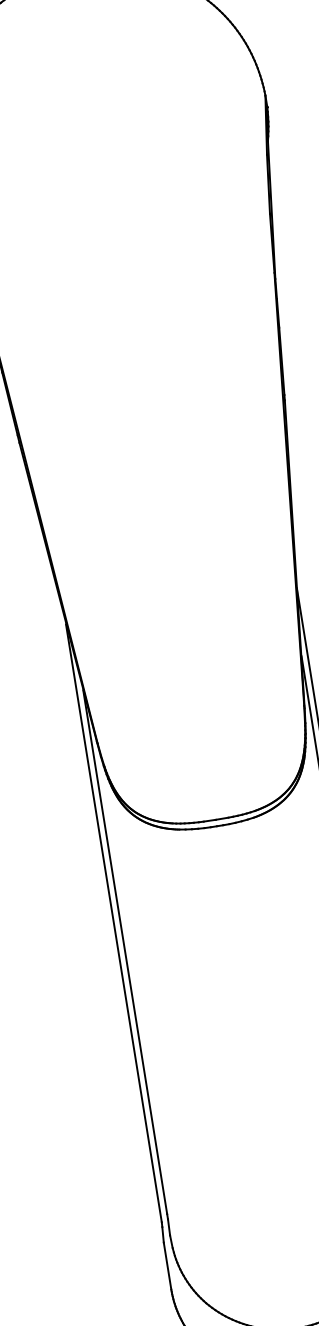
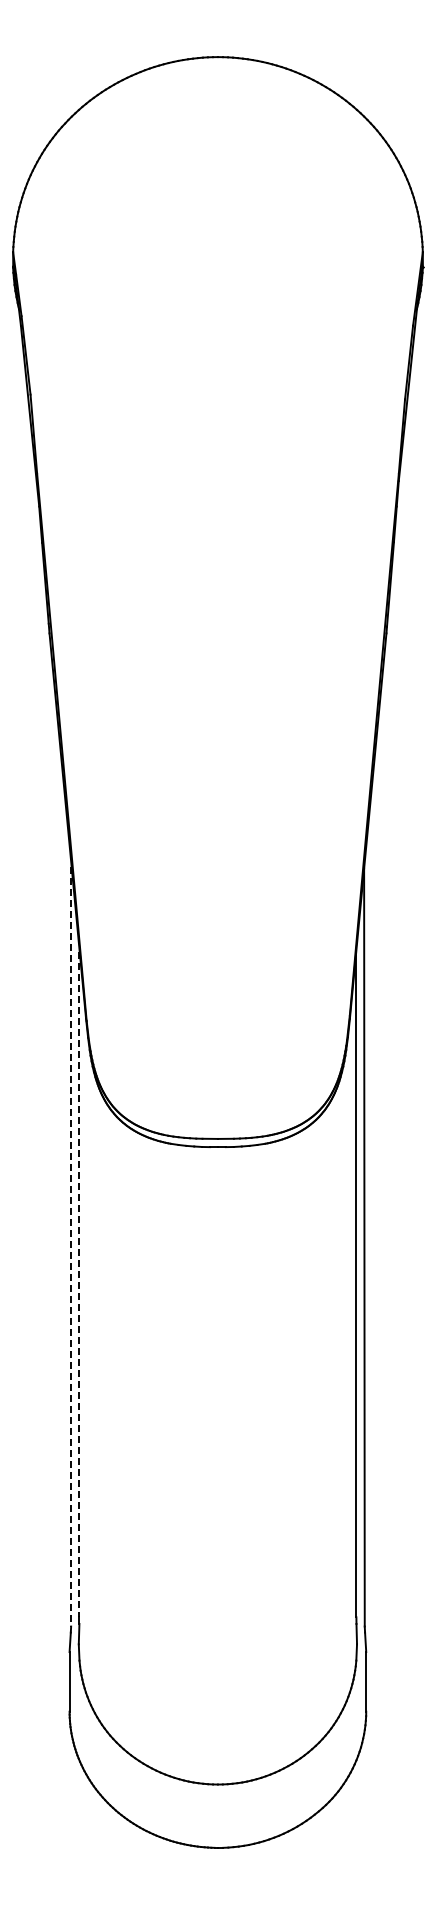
line: (114, 922) -> (71, 1246), solid -> dashed
line: (125, 952) -> (79, 1285), solid -> dashed

